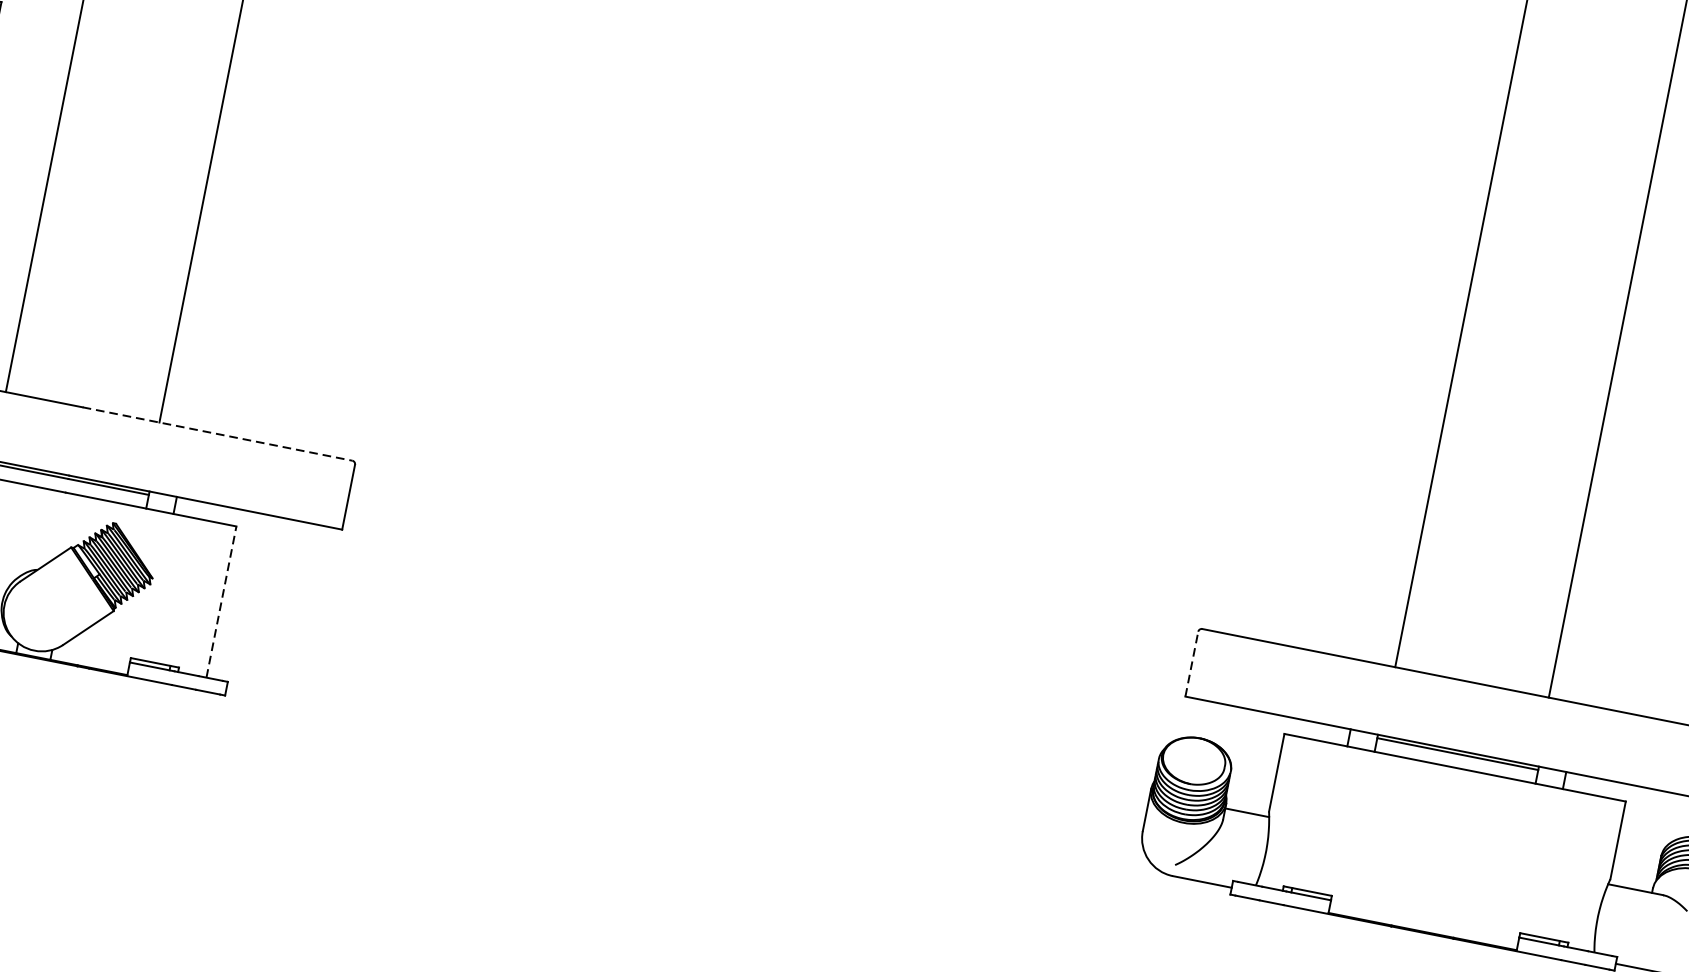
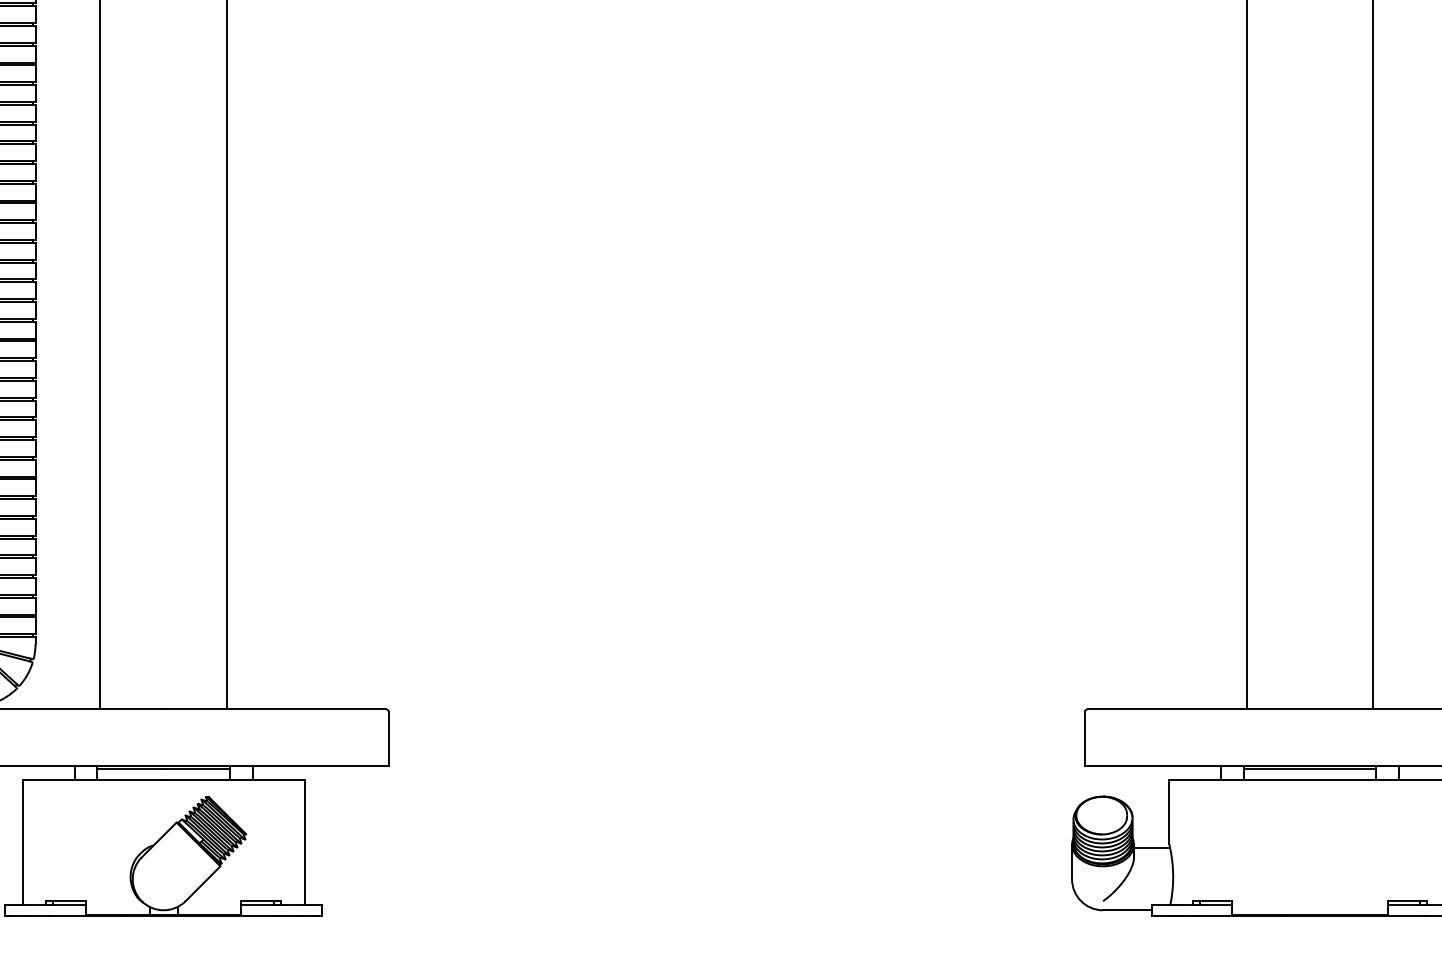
line: (218, 434) -> (275, 709), dashed -> solid
line: (221, 601) -> (304, 841), dashed -> solid
line: (1191, 664) -> (1084, 739), dashed -> solid

